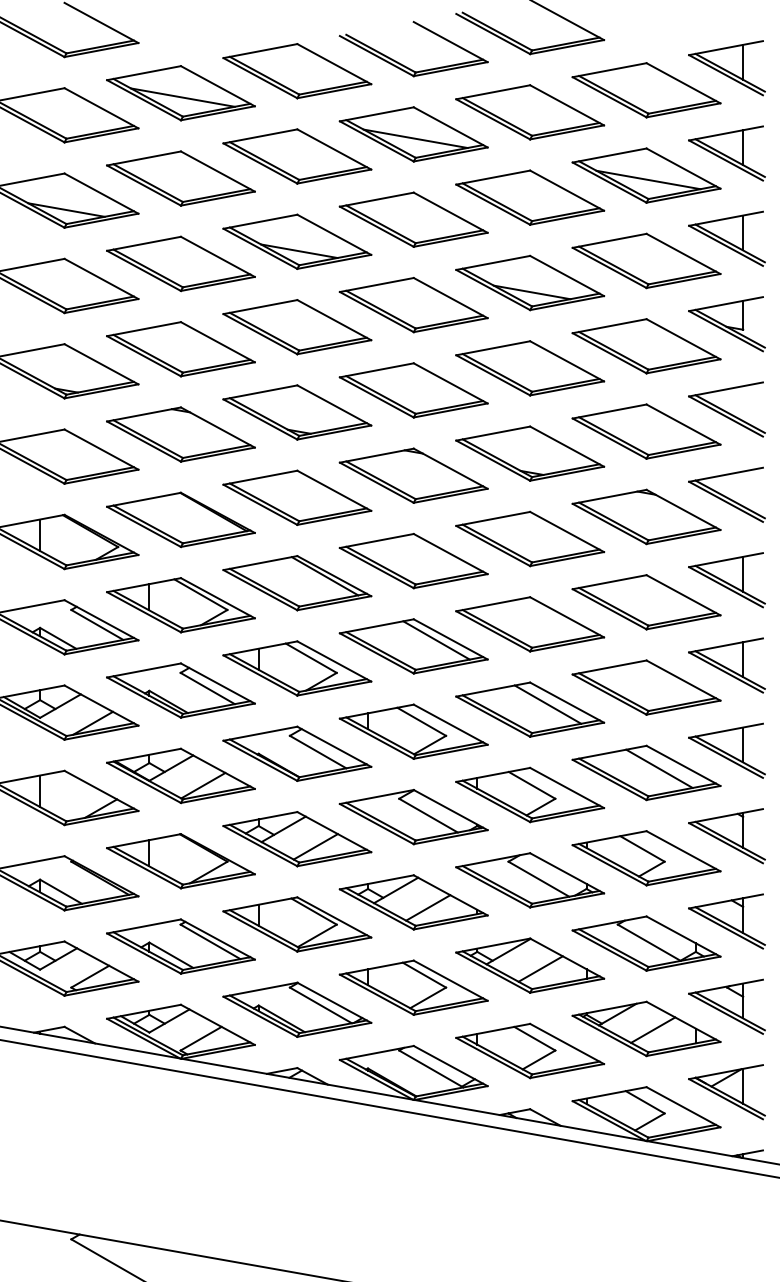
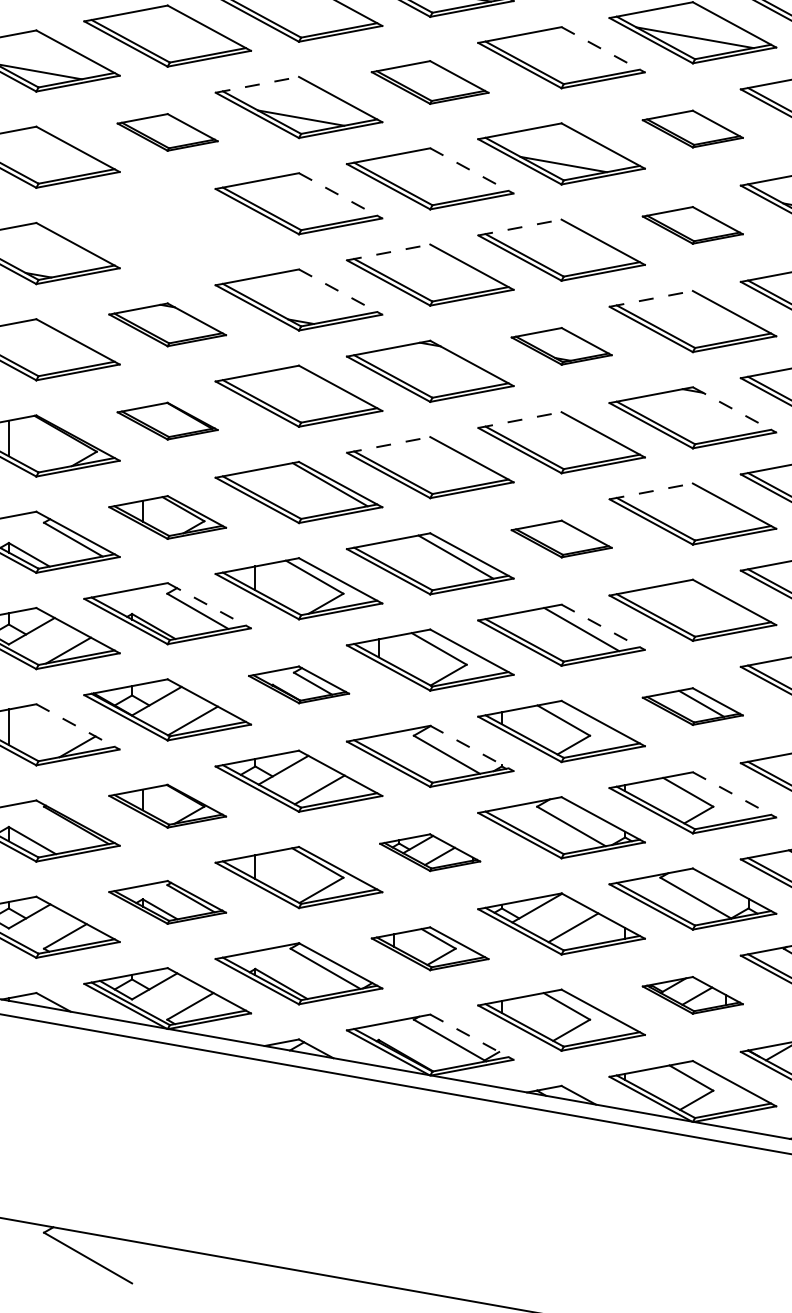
line: (567, 190) -> (603, 49), solid -> dashed
part: (413, 219) -> (429, 82), size x0.7
line: (260, 221) -> (257, 84), solid -> dashed
part: (646, 260) -> (692, 128), size x0.6
part: (180, 263) -> (167, 131), size x0.6
line: (451, 298) -> (472, 171), solid -> dashed
line: (334, 320) -> (340, 196), solid -> dashed
part: (646, 346) -> (692, 225), size x0.6
line: (493, 348) -> (520, 227), solid -> dashed
part: (180, 349) -> (167, 228), removed
line: (376, 370) -> (388, 252), solid -> dashed
line: (334, 405) -> (340, 292), solid -> dashed
line: (609, 411) -> (651, 298), solid -> dashed
part: (180, 434) -> (167, 324), size x0.7
part: (530, 453) -> (561, 346), size x0.6
line: (683, 510) -> (734, 410), solid -> dashed
line: (493, 518) -> (520, 419), solid -> dashed
part: (180, 519) -> (167, 420), size x0.6
line: (376, 541) -> (388, 445), solid -> dashed
line: (609, 582) -> (651, 491), solid -> dashed
part: (180, 605) -> (167, 517), size x0.7
part: (530, 624) -> (561, 539), size x0.6
line: (218, 683) -> (210, 605), solid -> dashed
line: (567, 702) -> (603, 627), solid -> dashed
part: (297, 753) -> (299, 684), size x0.6
part: (646, 772) -> (692, 706), size x0.6
line: (101, 791) -> (78, 727), solid -> dashed
line: (451, 810) -> (472, 748), solid -> dashed
line: (683, 851) -> (734, 795), solid -> dashed
part: (180, 861) -> (167, 806), size x0.7
part: (413, 902) -> (429, 852), size x0.6
part: (180, 946) -> (167, 902), size x0.7
part: (413, 987) -> (429, 948), size x0.7
part: (646, 1028) -> (692, 994), size x0.6
line: (451, 1066) -> (472, 1037), solid -> dashed

